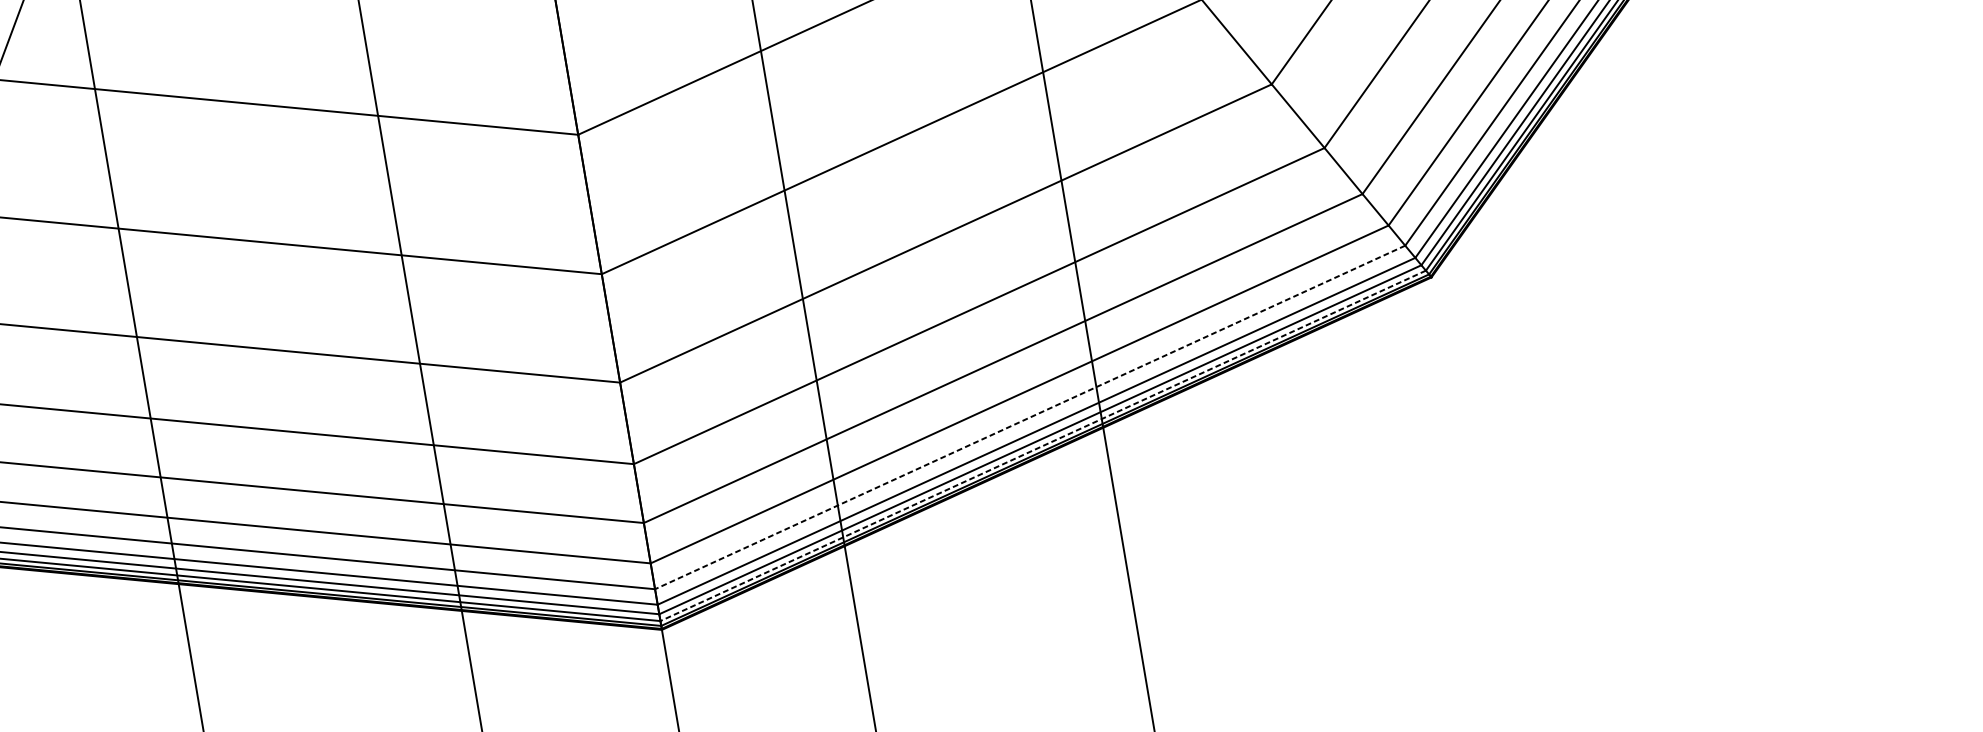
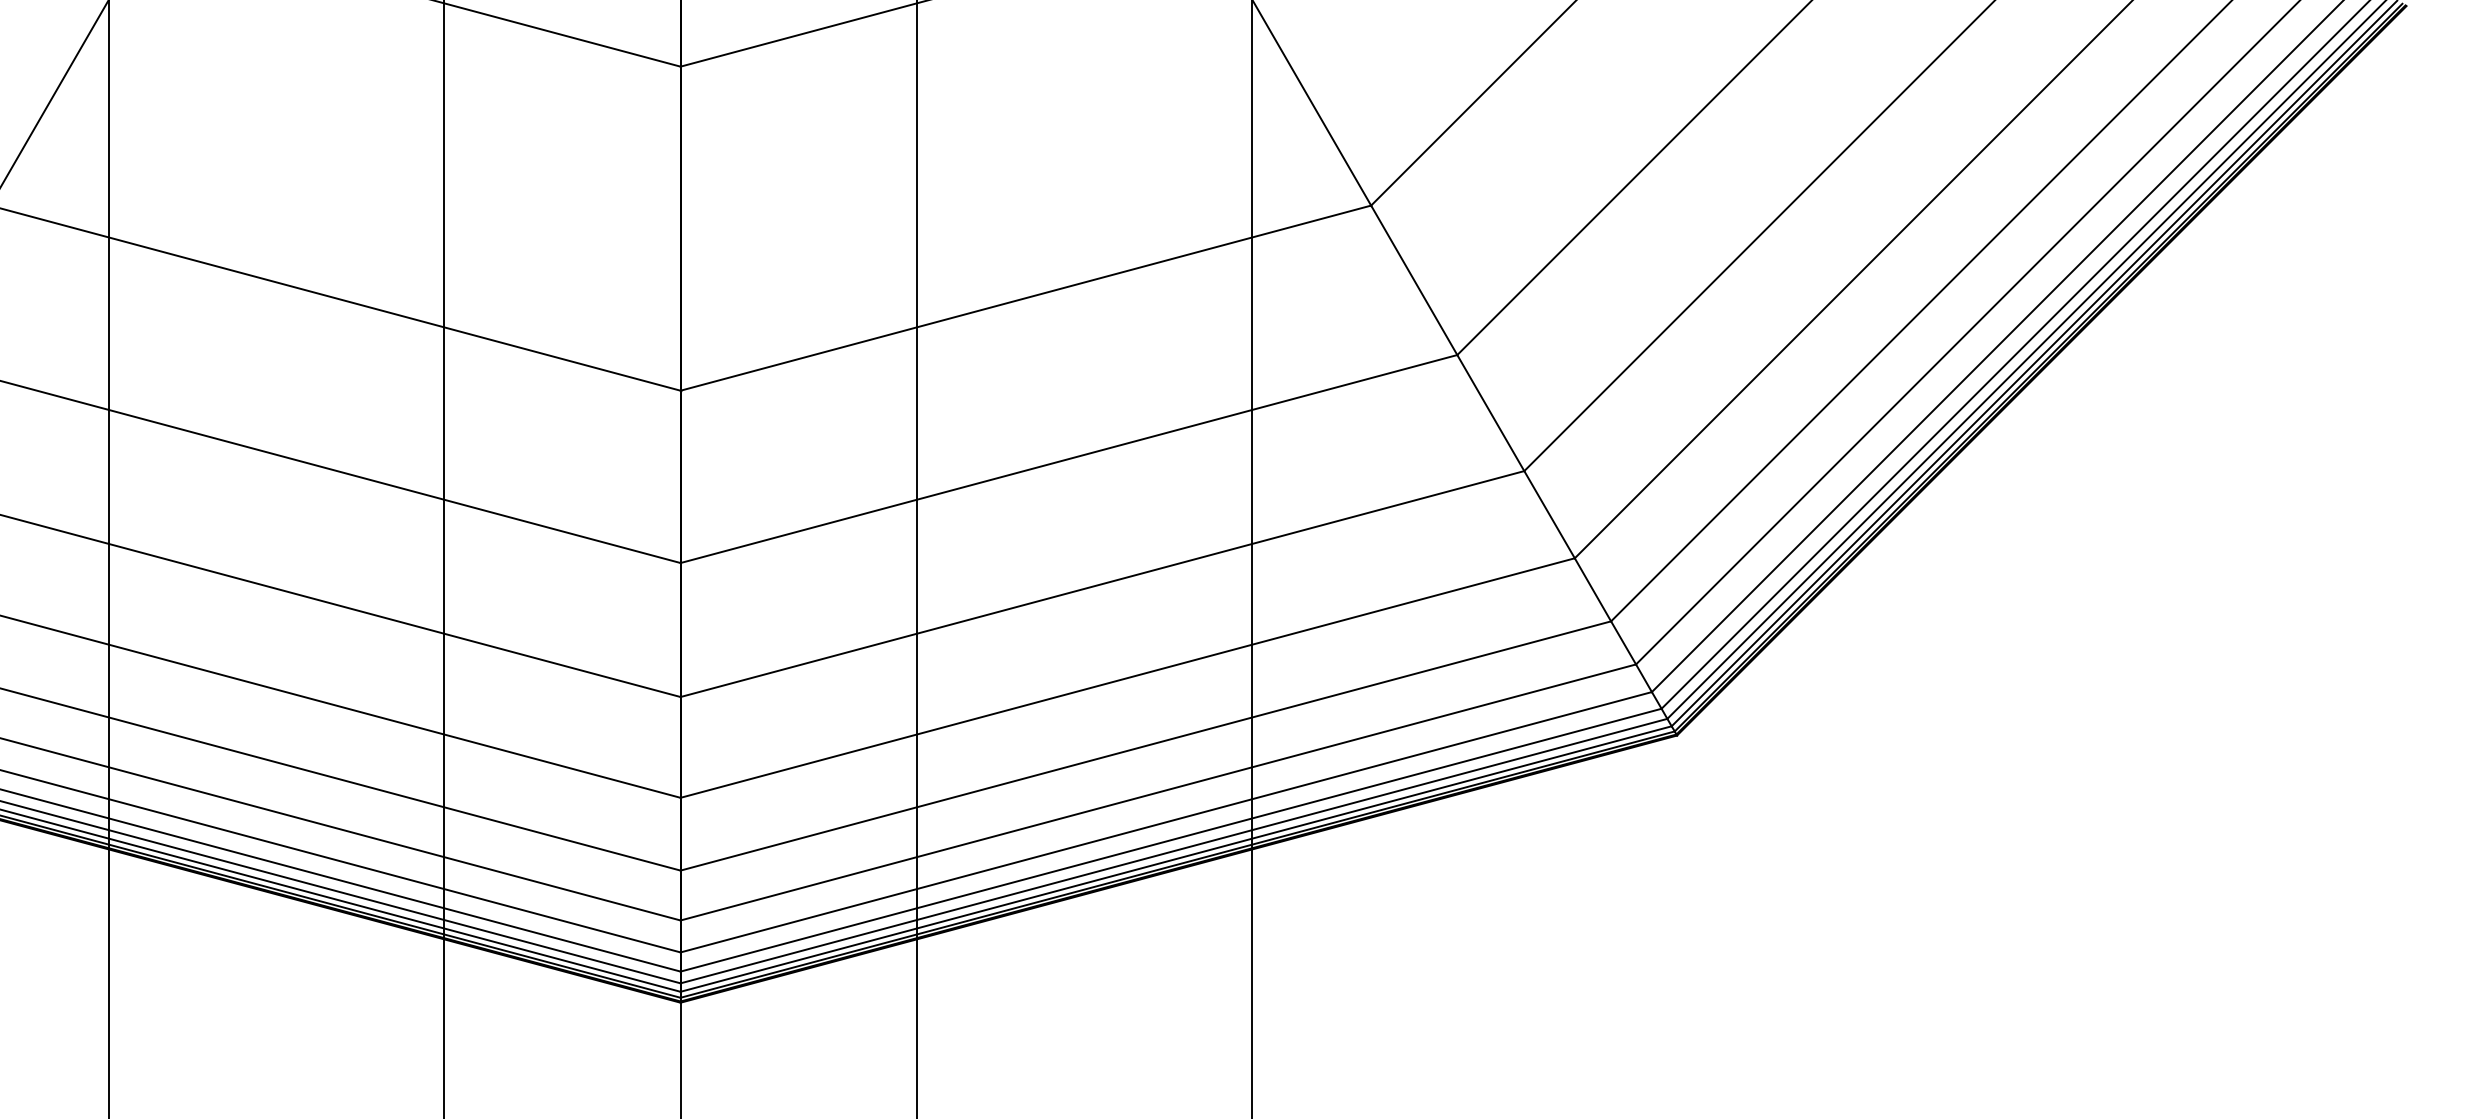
line: (1030, 417) -> (1166, 822), dashed -> solid
line: (1042, 446) -> (1175, 859), dashed -> solid

